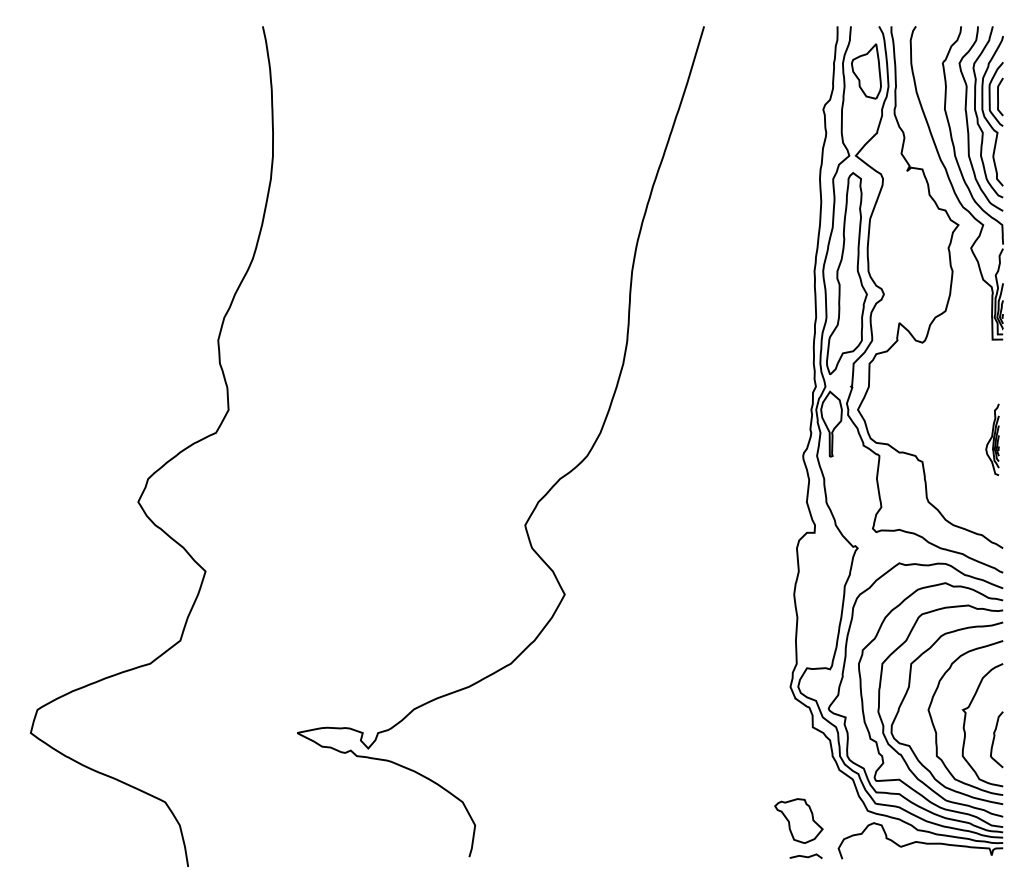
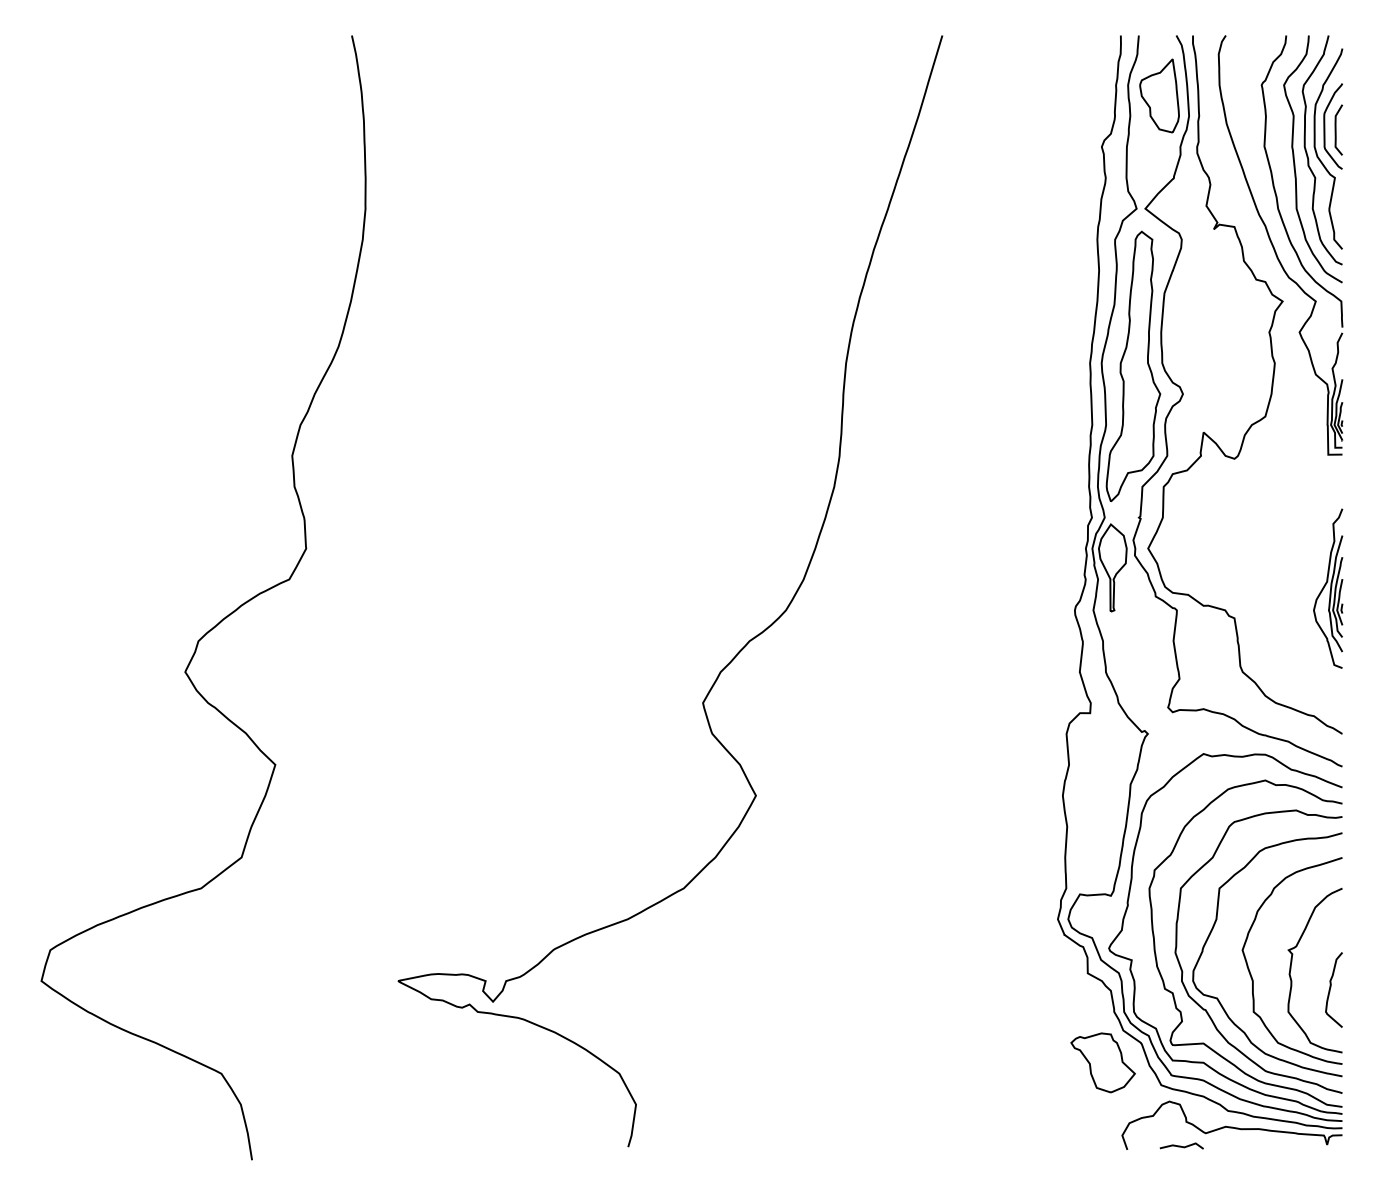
part: (992, 439) -> (1328, 588), size x1.67
part: (798, 820) -> (1102, 1062), moved
line: (805, 855) -> (1181, 1145), moved

